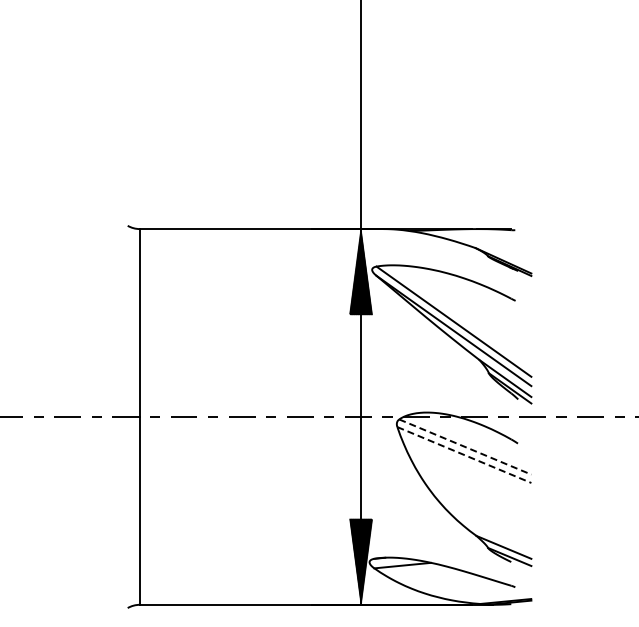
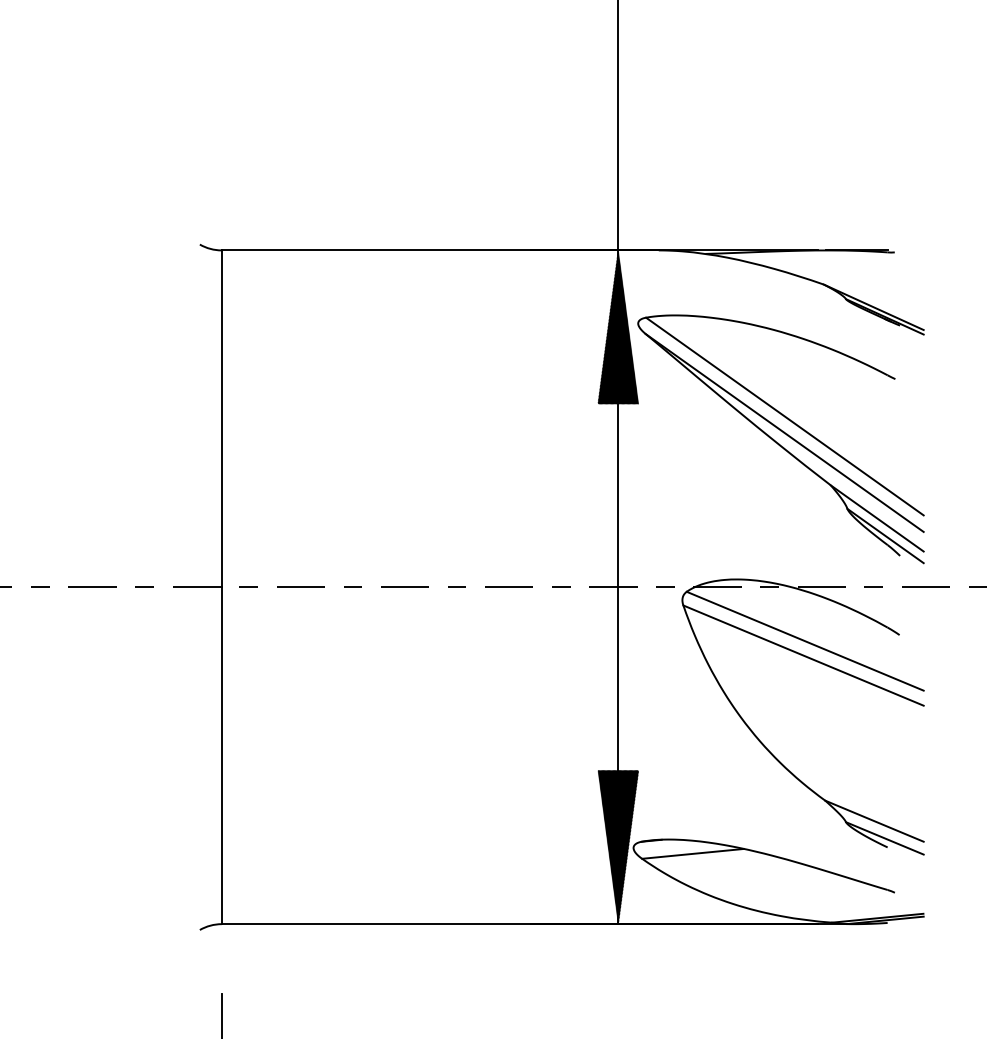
line: (465, 447) -> (805, 642), dashed -> solid
line: (464, 455) -> (803, 656), dashed -> solid

